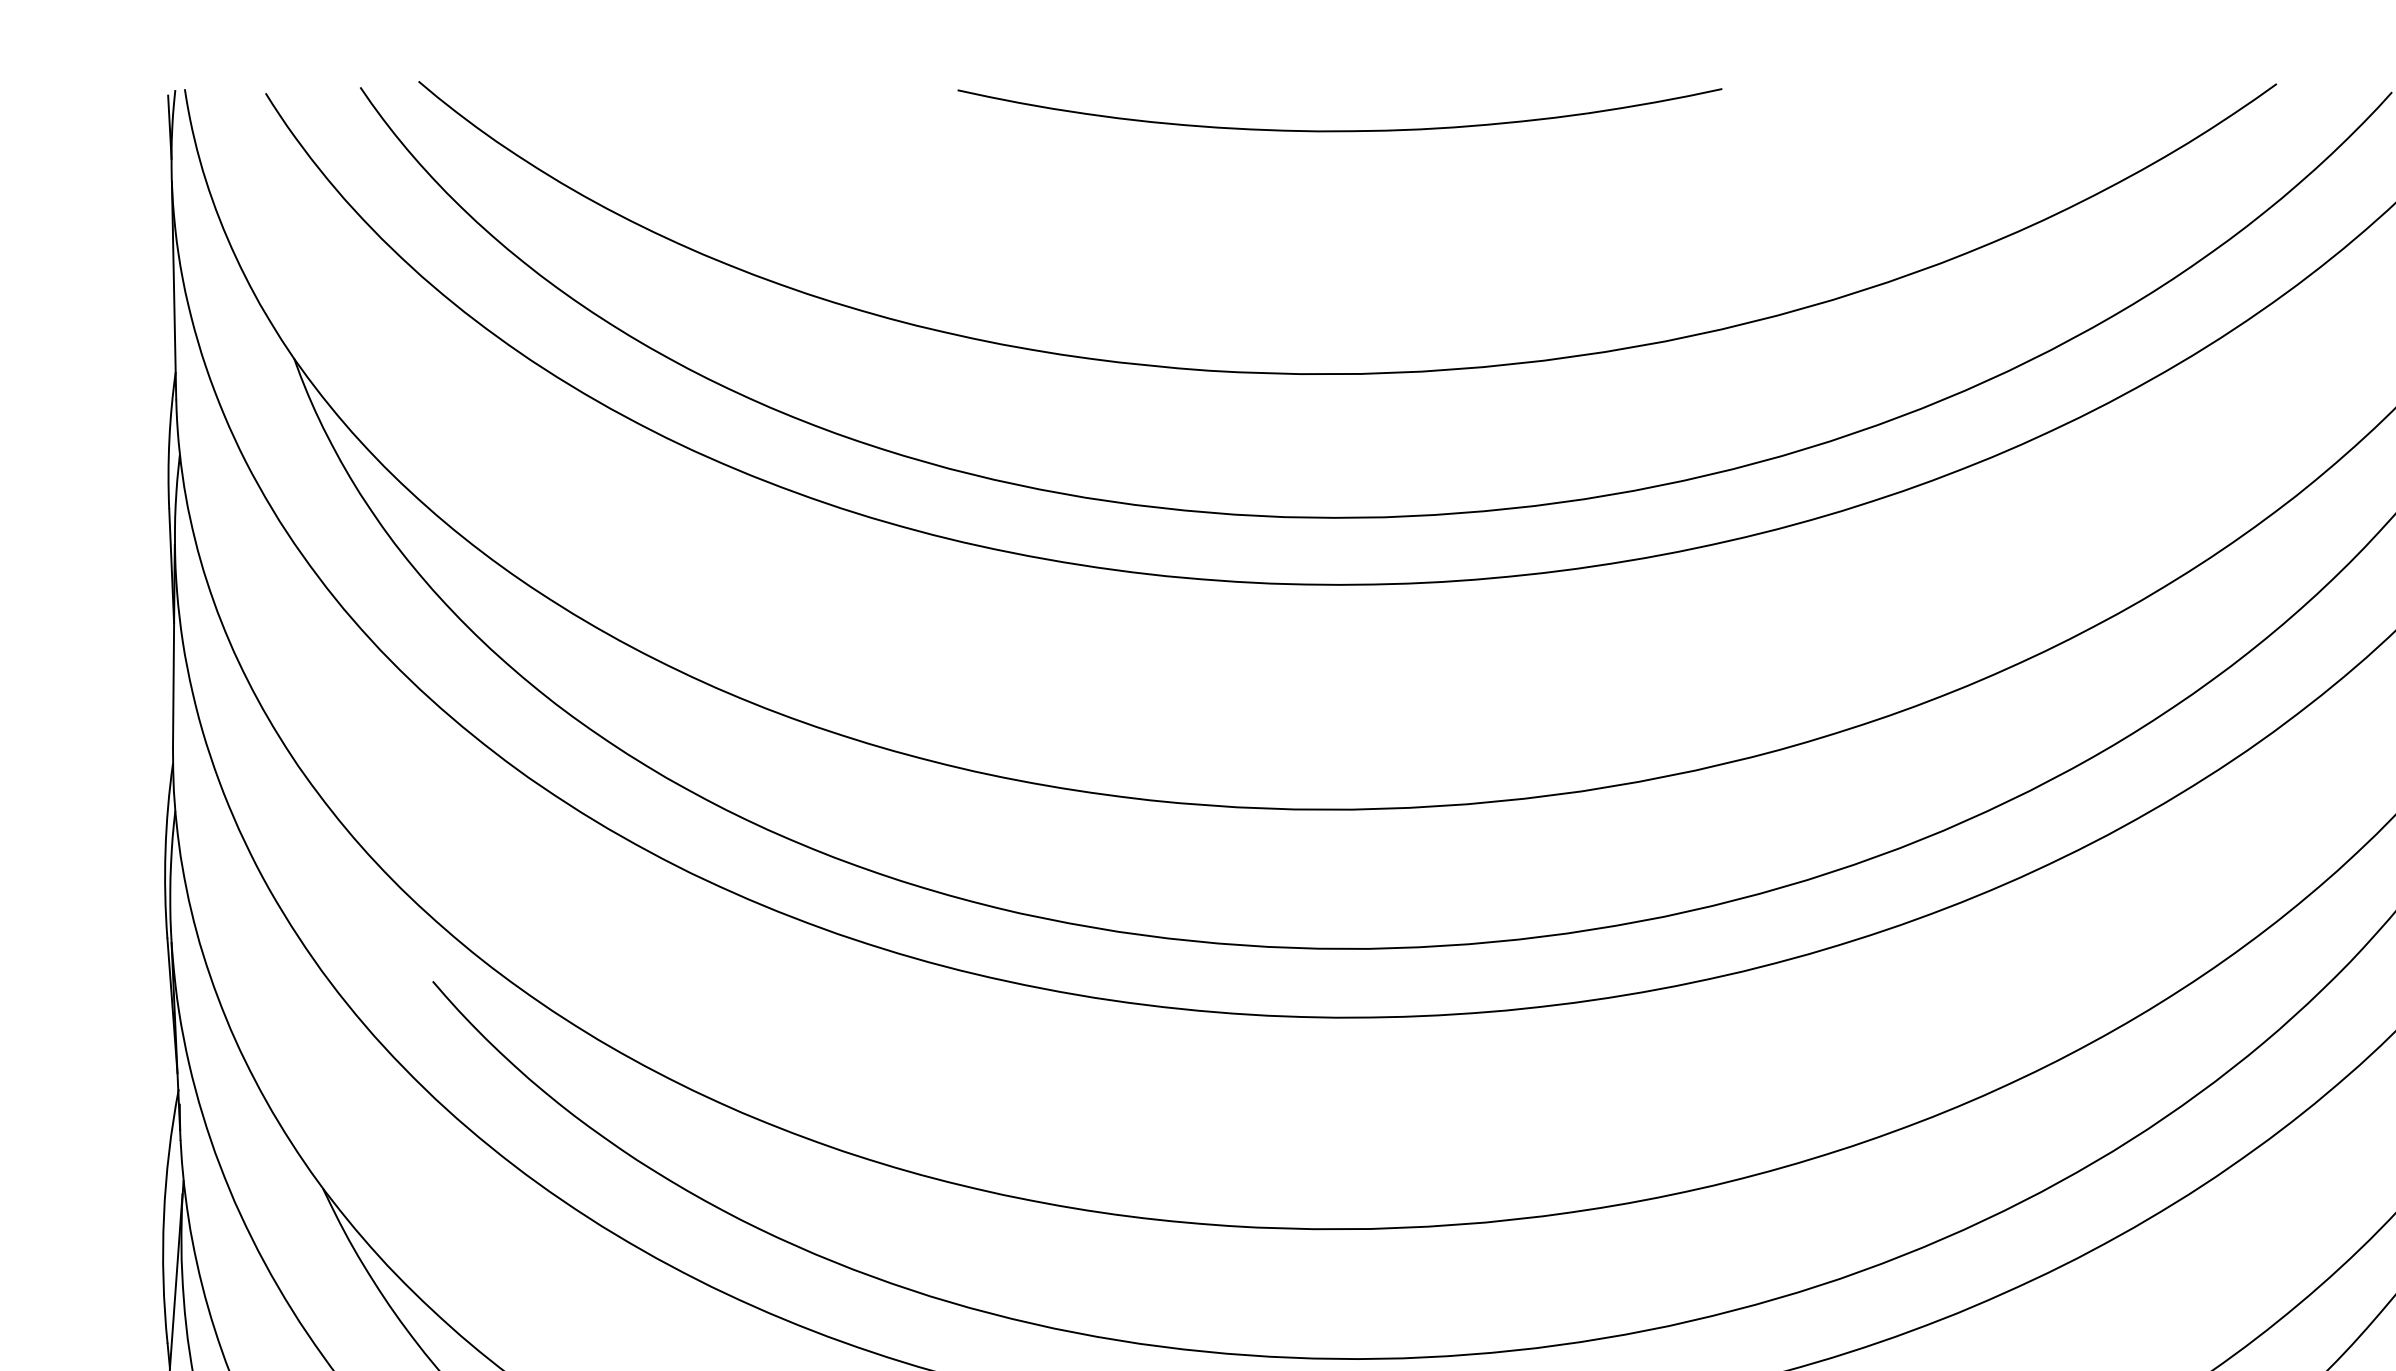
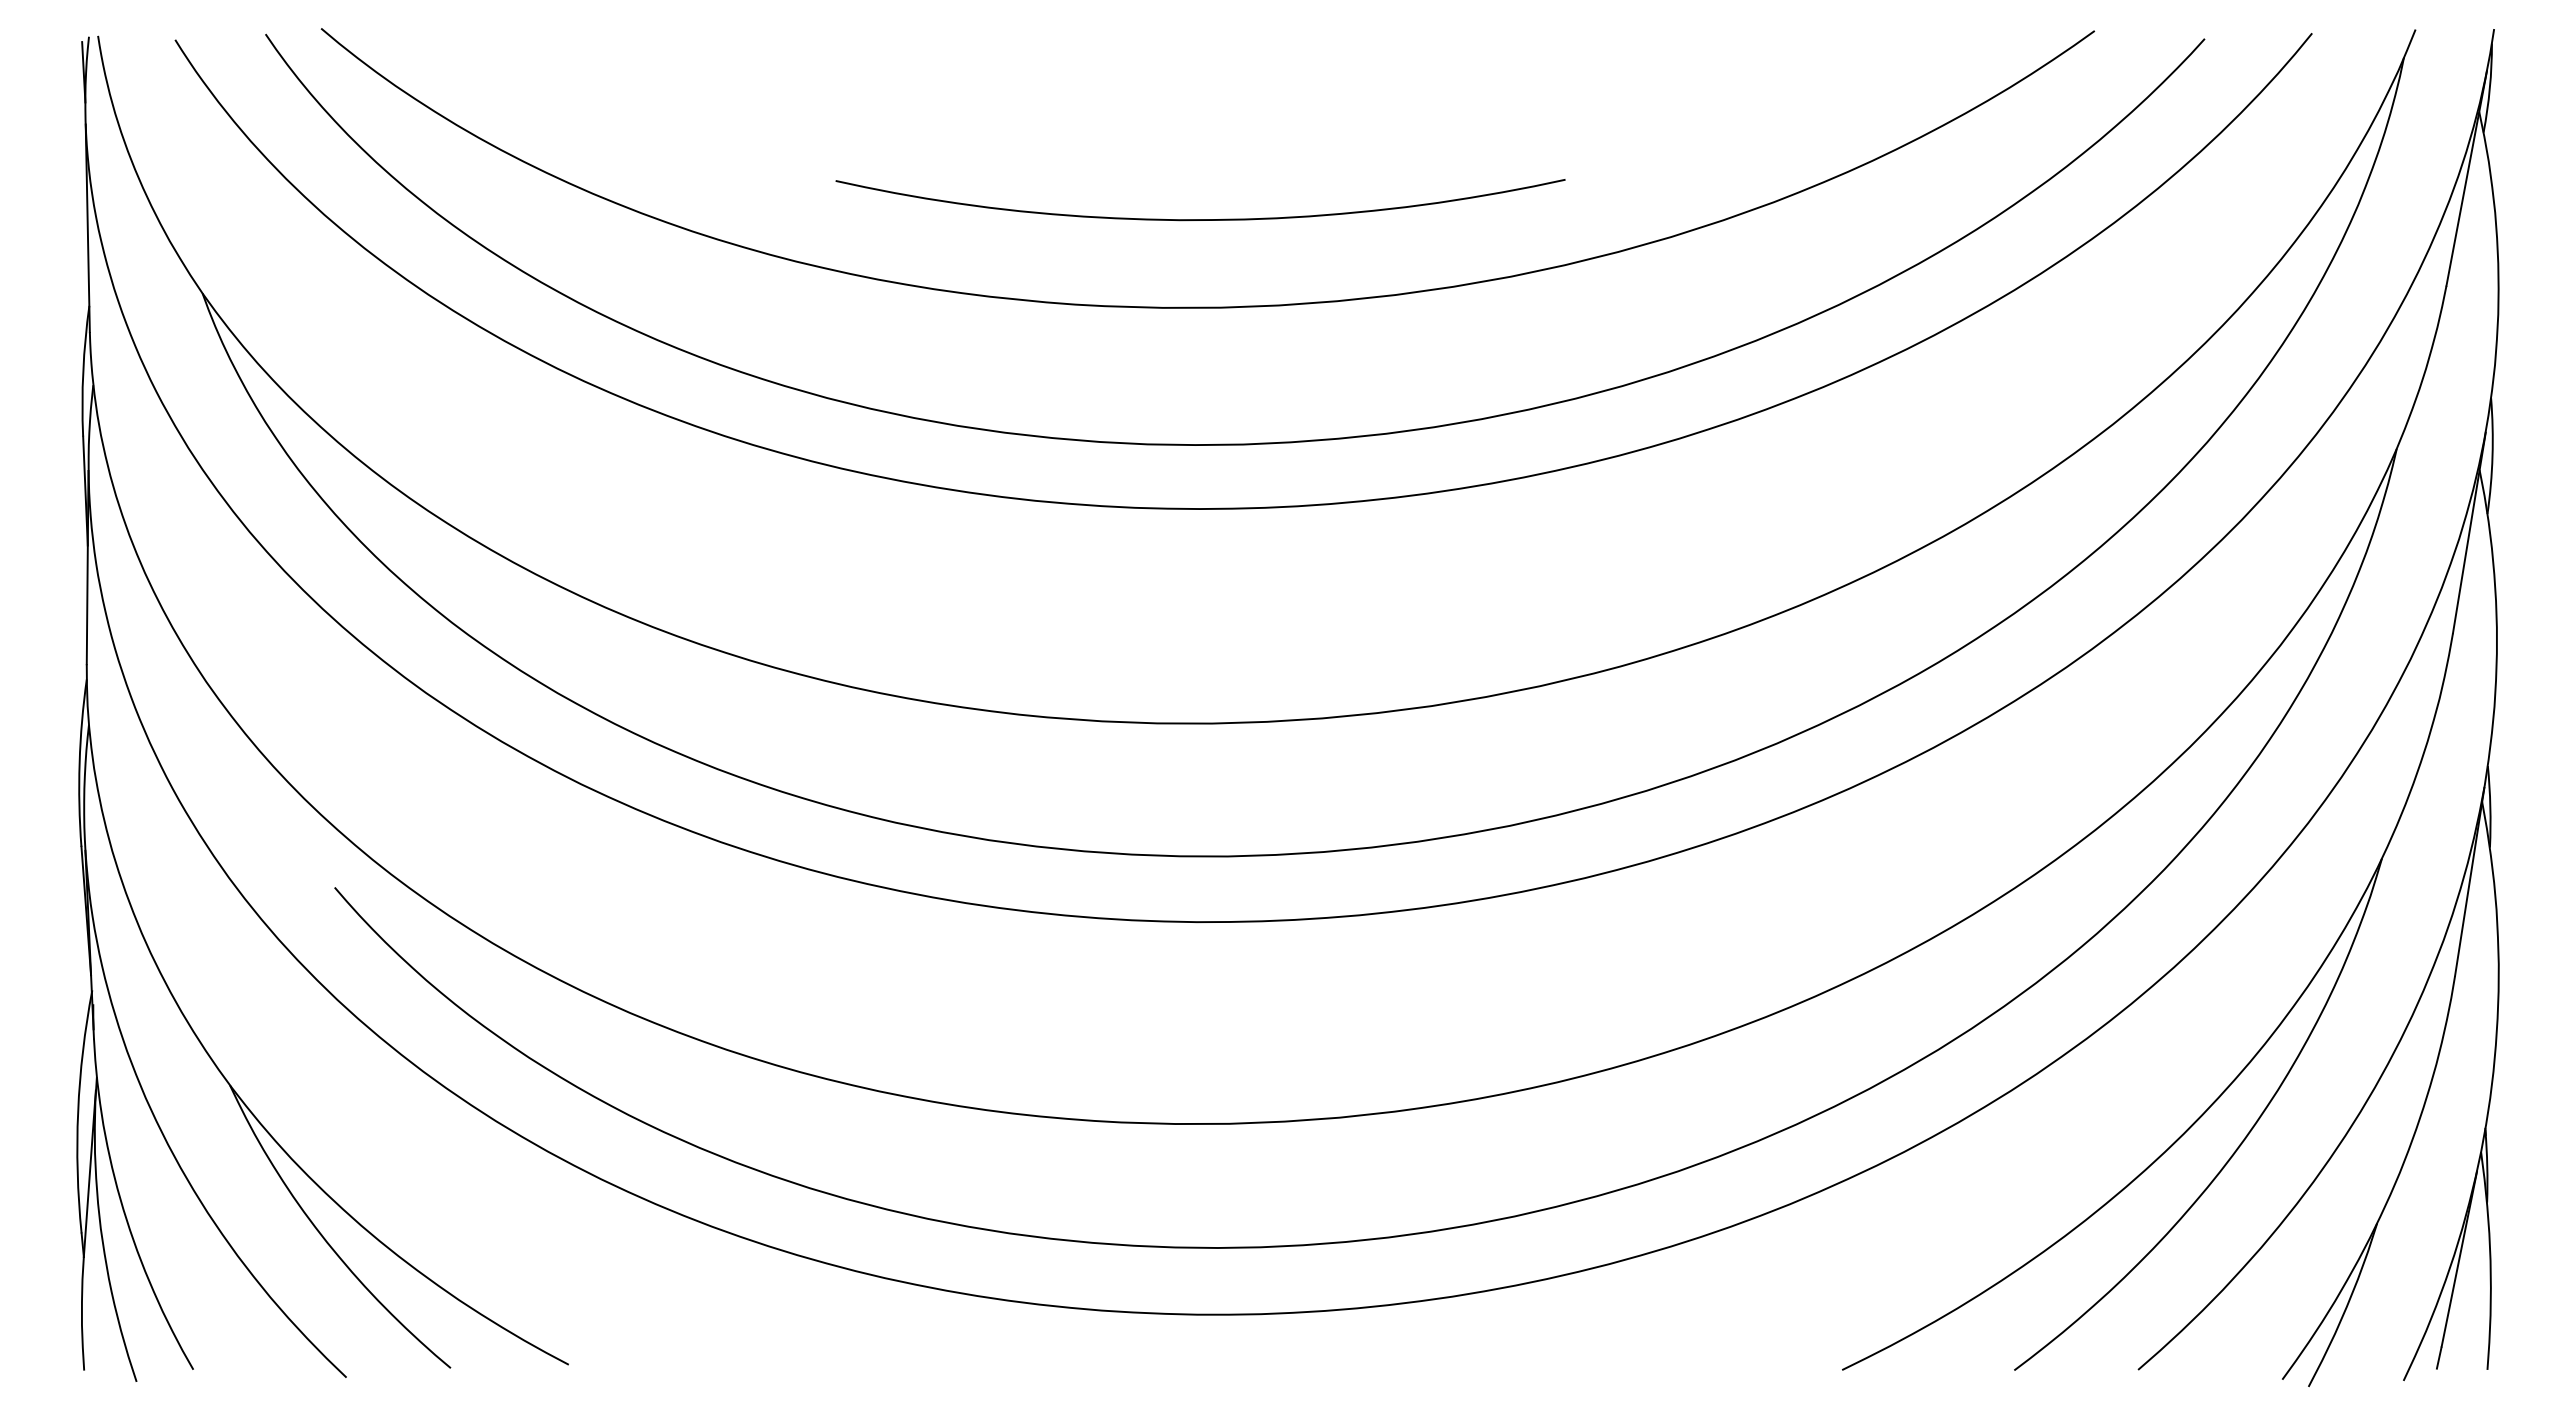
curve: (1339, 130) -> (1200, 219), moved

